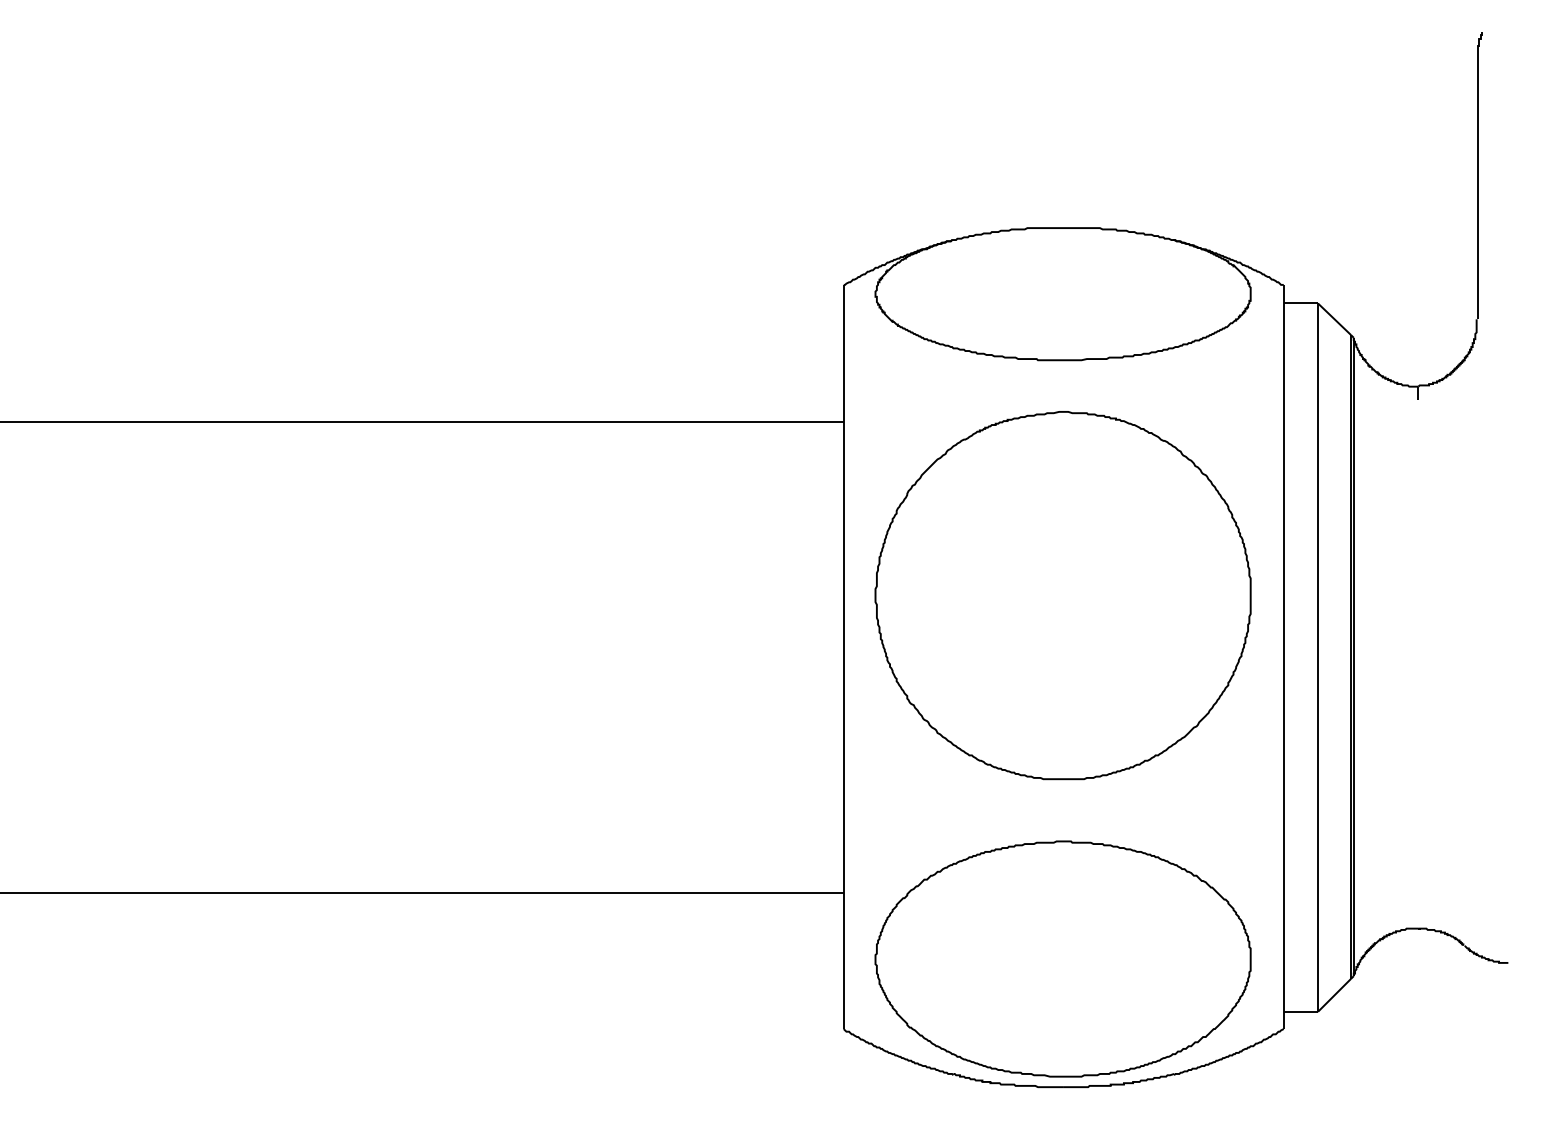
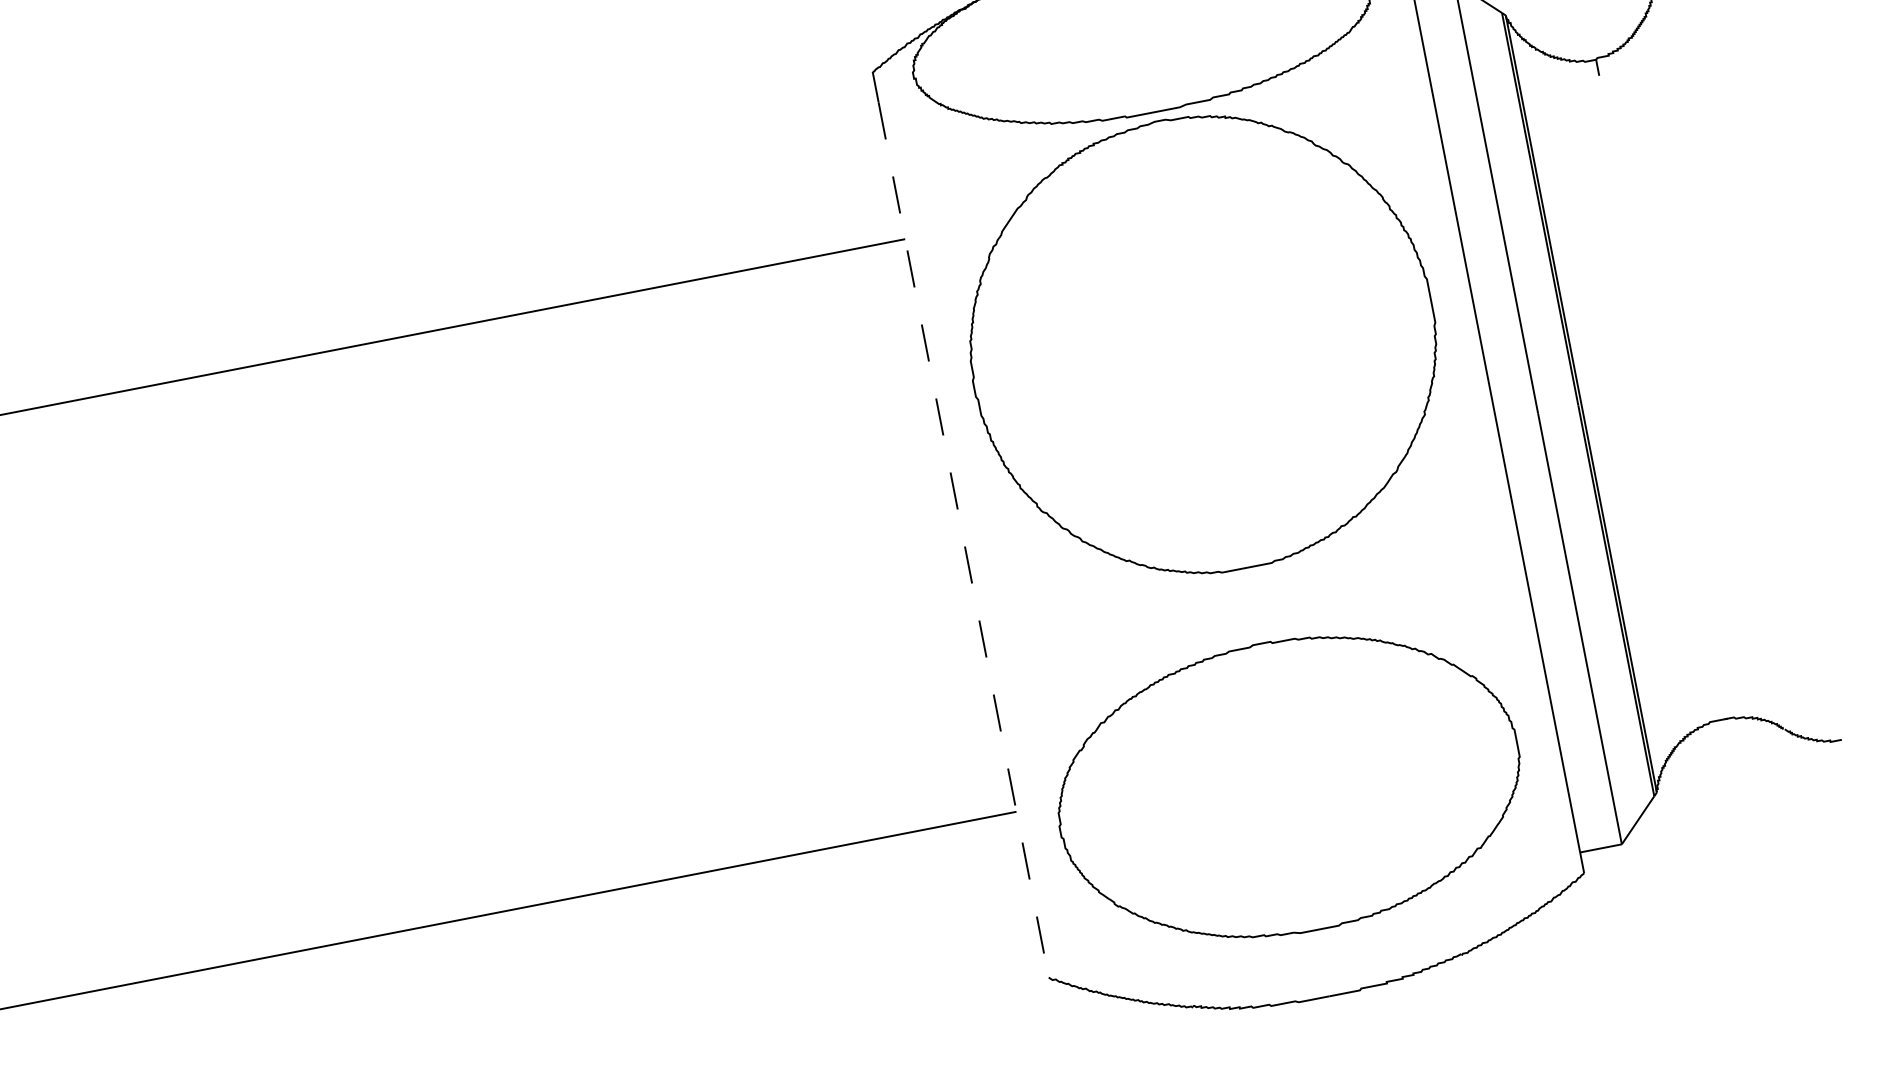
part: (1062, 595) -> (1201, 344), moved
line: (843, 669) -> (963, 539), solid -> dashed
part: (1062, 958) -> (1287, 786), moved

